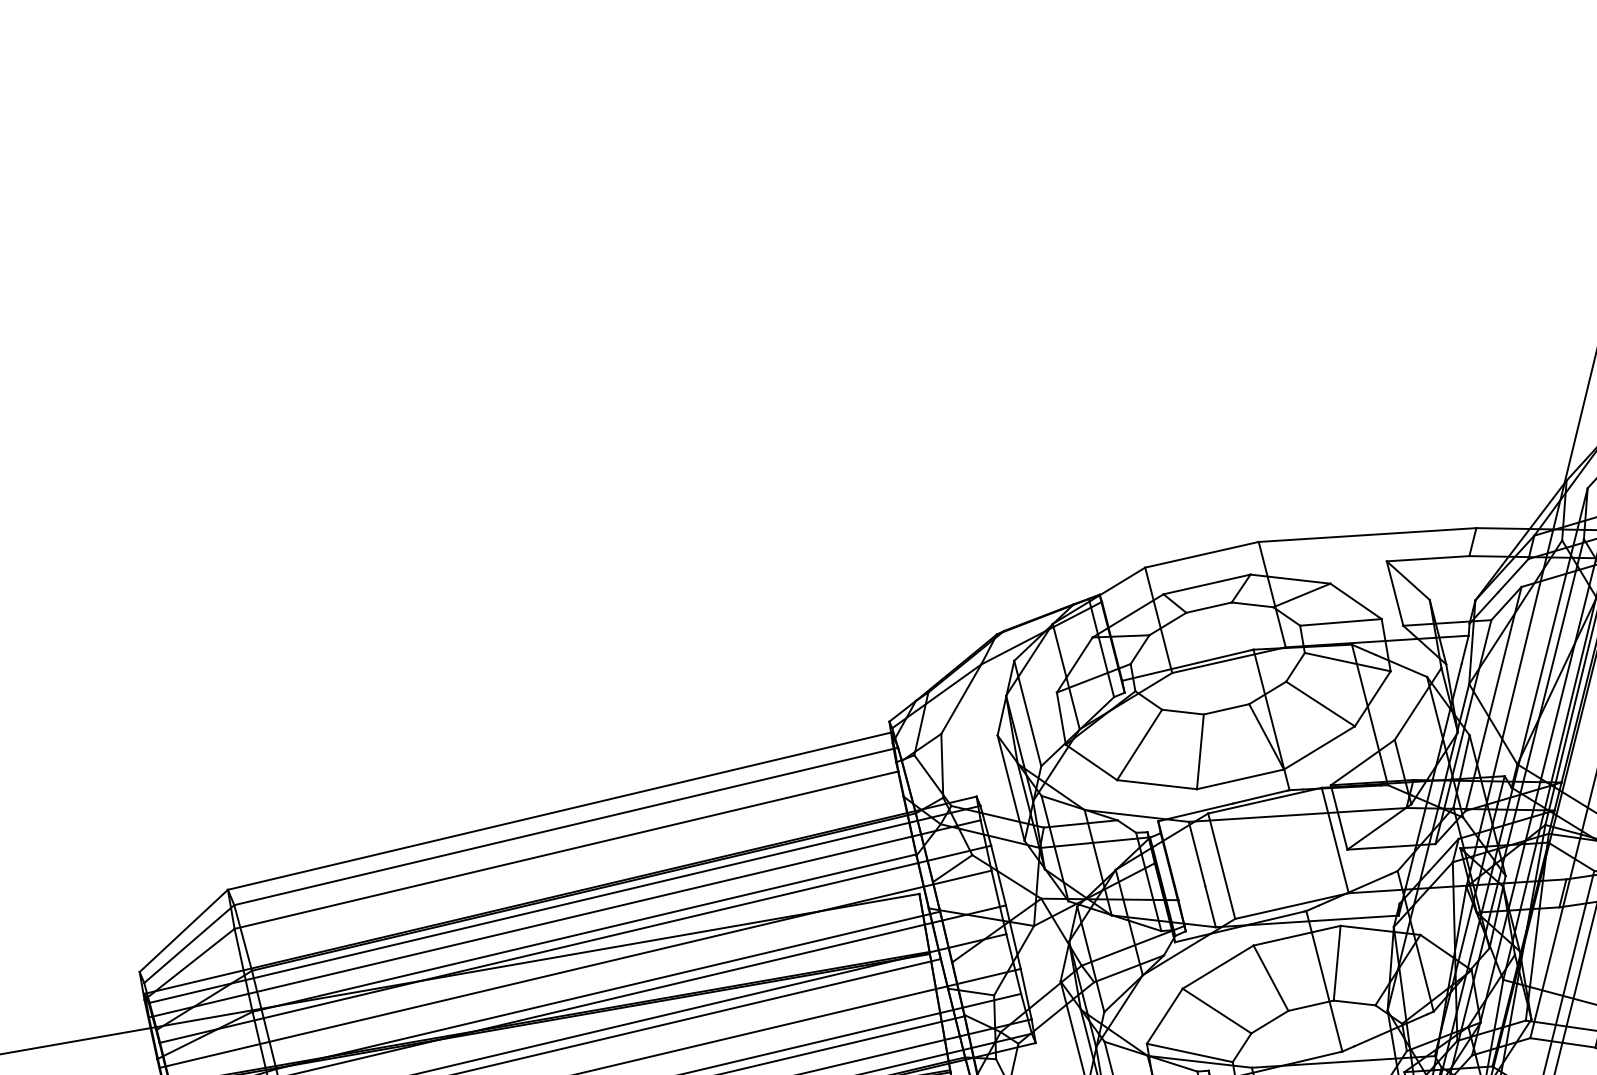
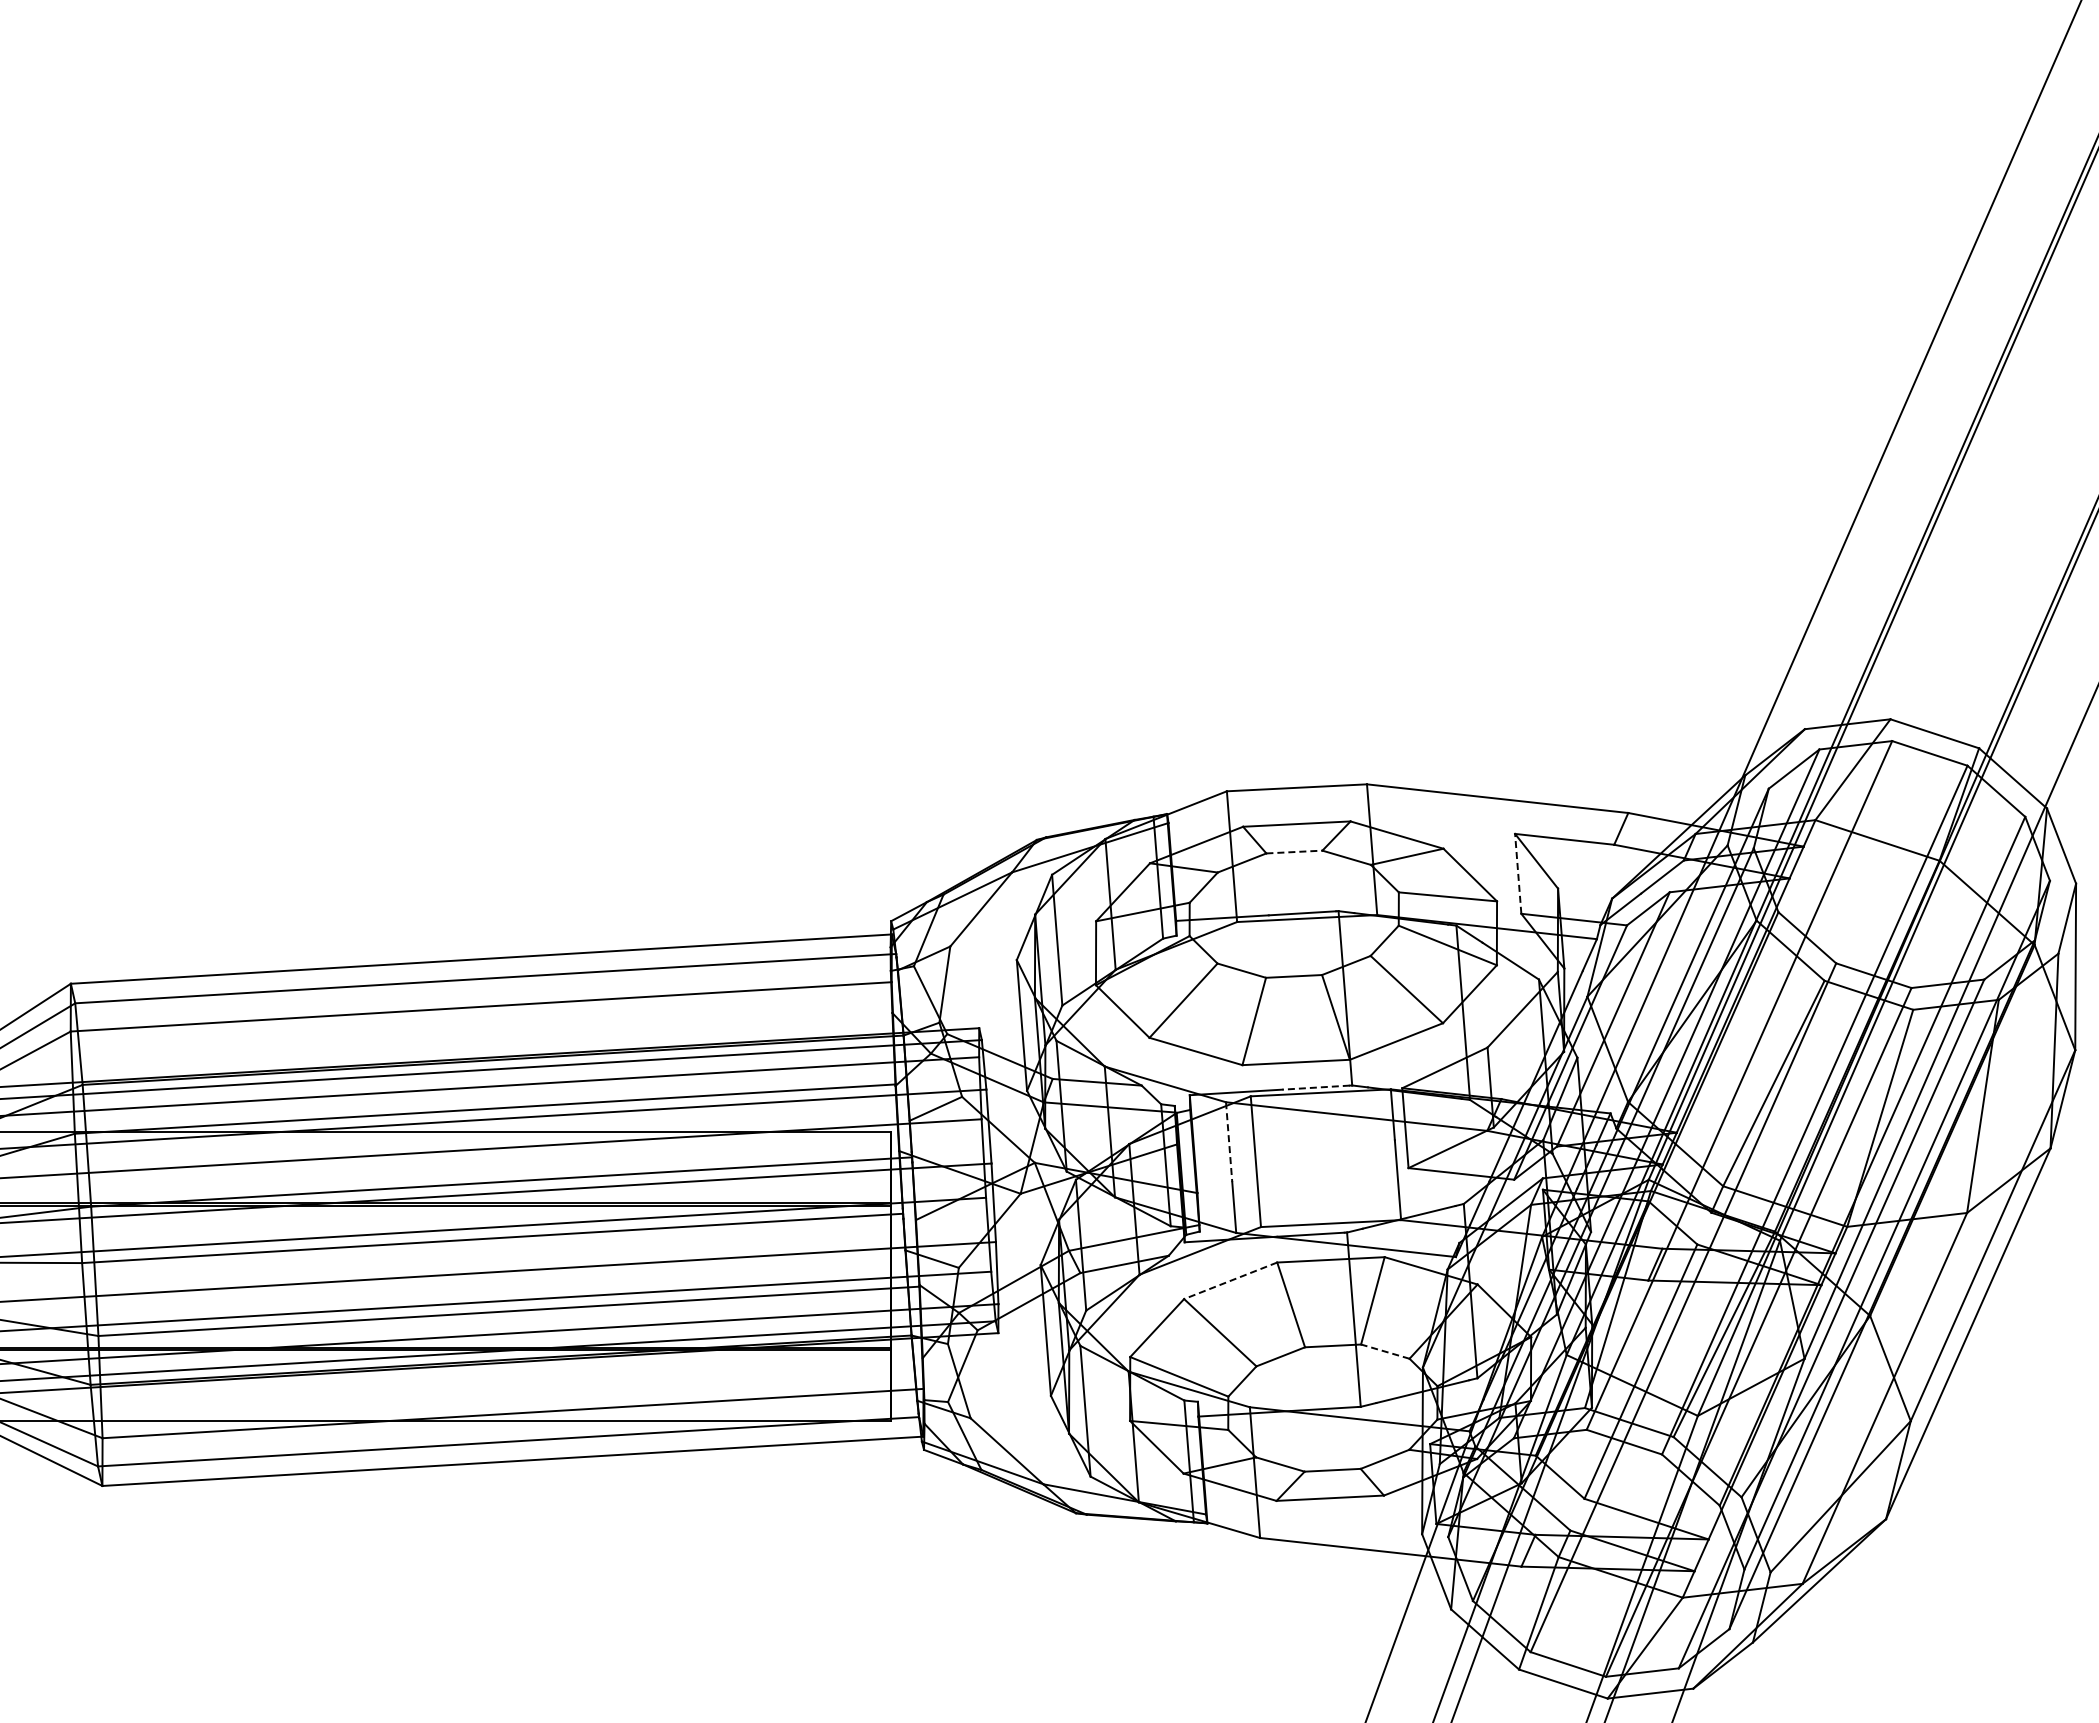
line: (1395, 593) -> (1518, 873), solid -> dashed
line: (1209, 608) -> (1294, 852), solid -> dashed
line: (1260, 796) -> (1316, 1087), solid -> dashed
line: (1197, 854) -> (1229, 1142), solid -> dashed
line: (1217, 966) -> (1230, 1280), solid -> dashed
line: (1353, 1002) -> (1384, 1351), solid -> dashed

